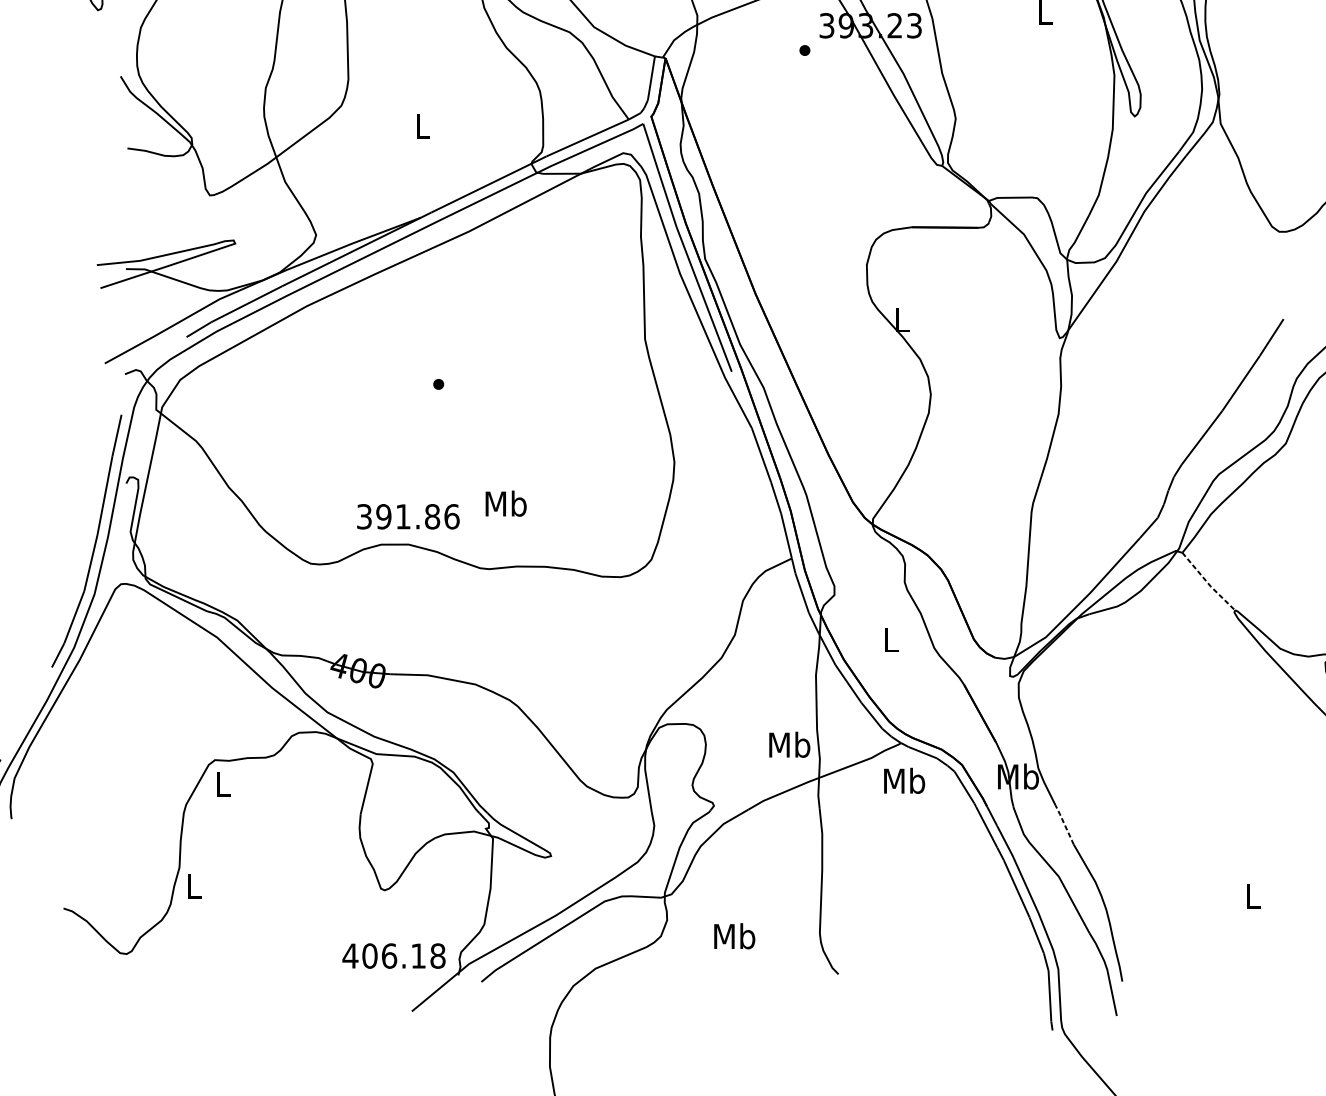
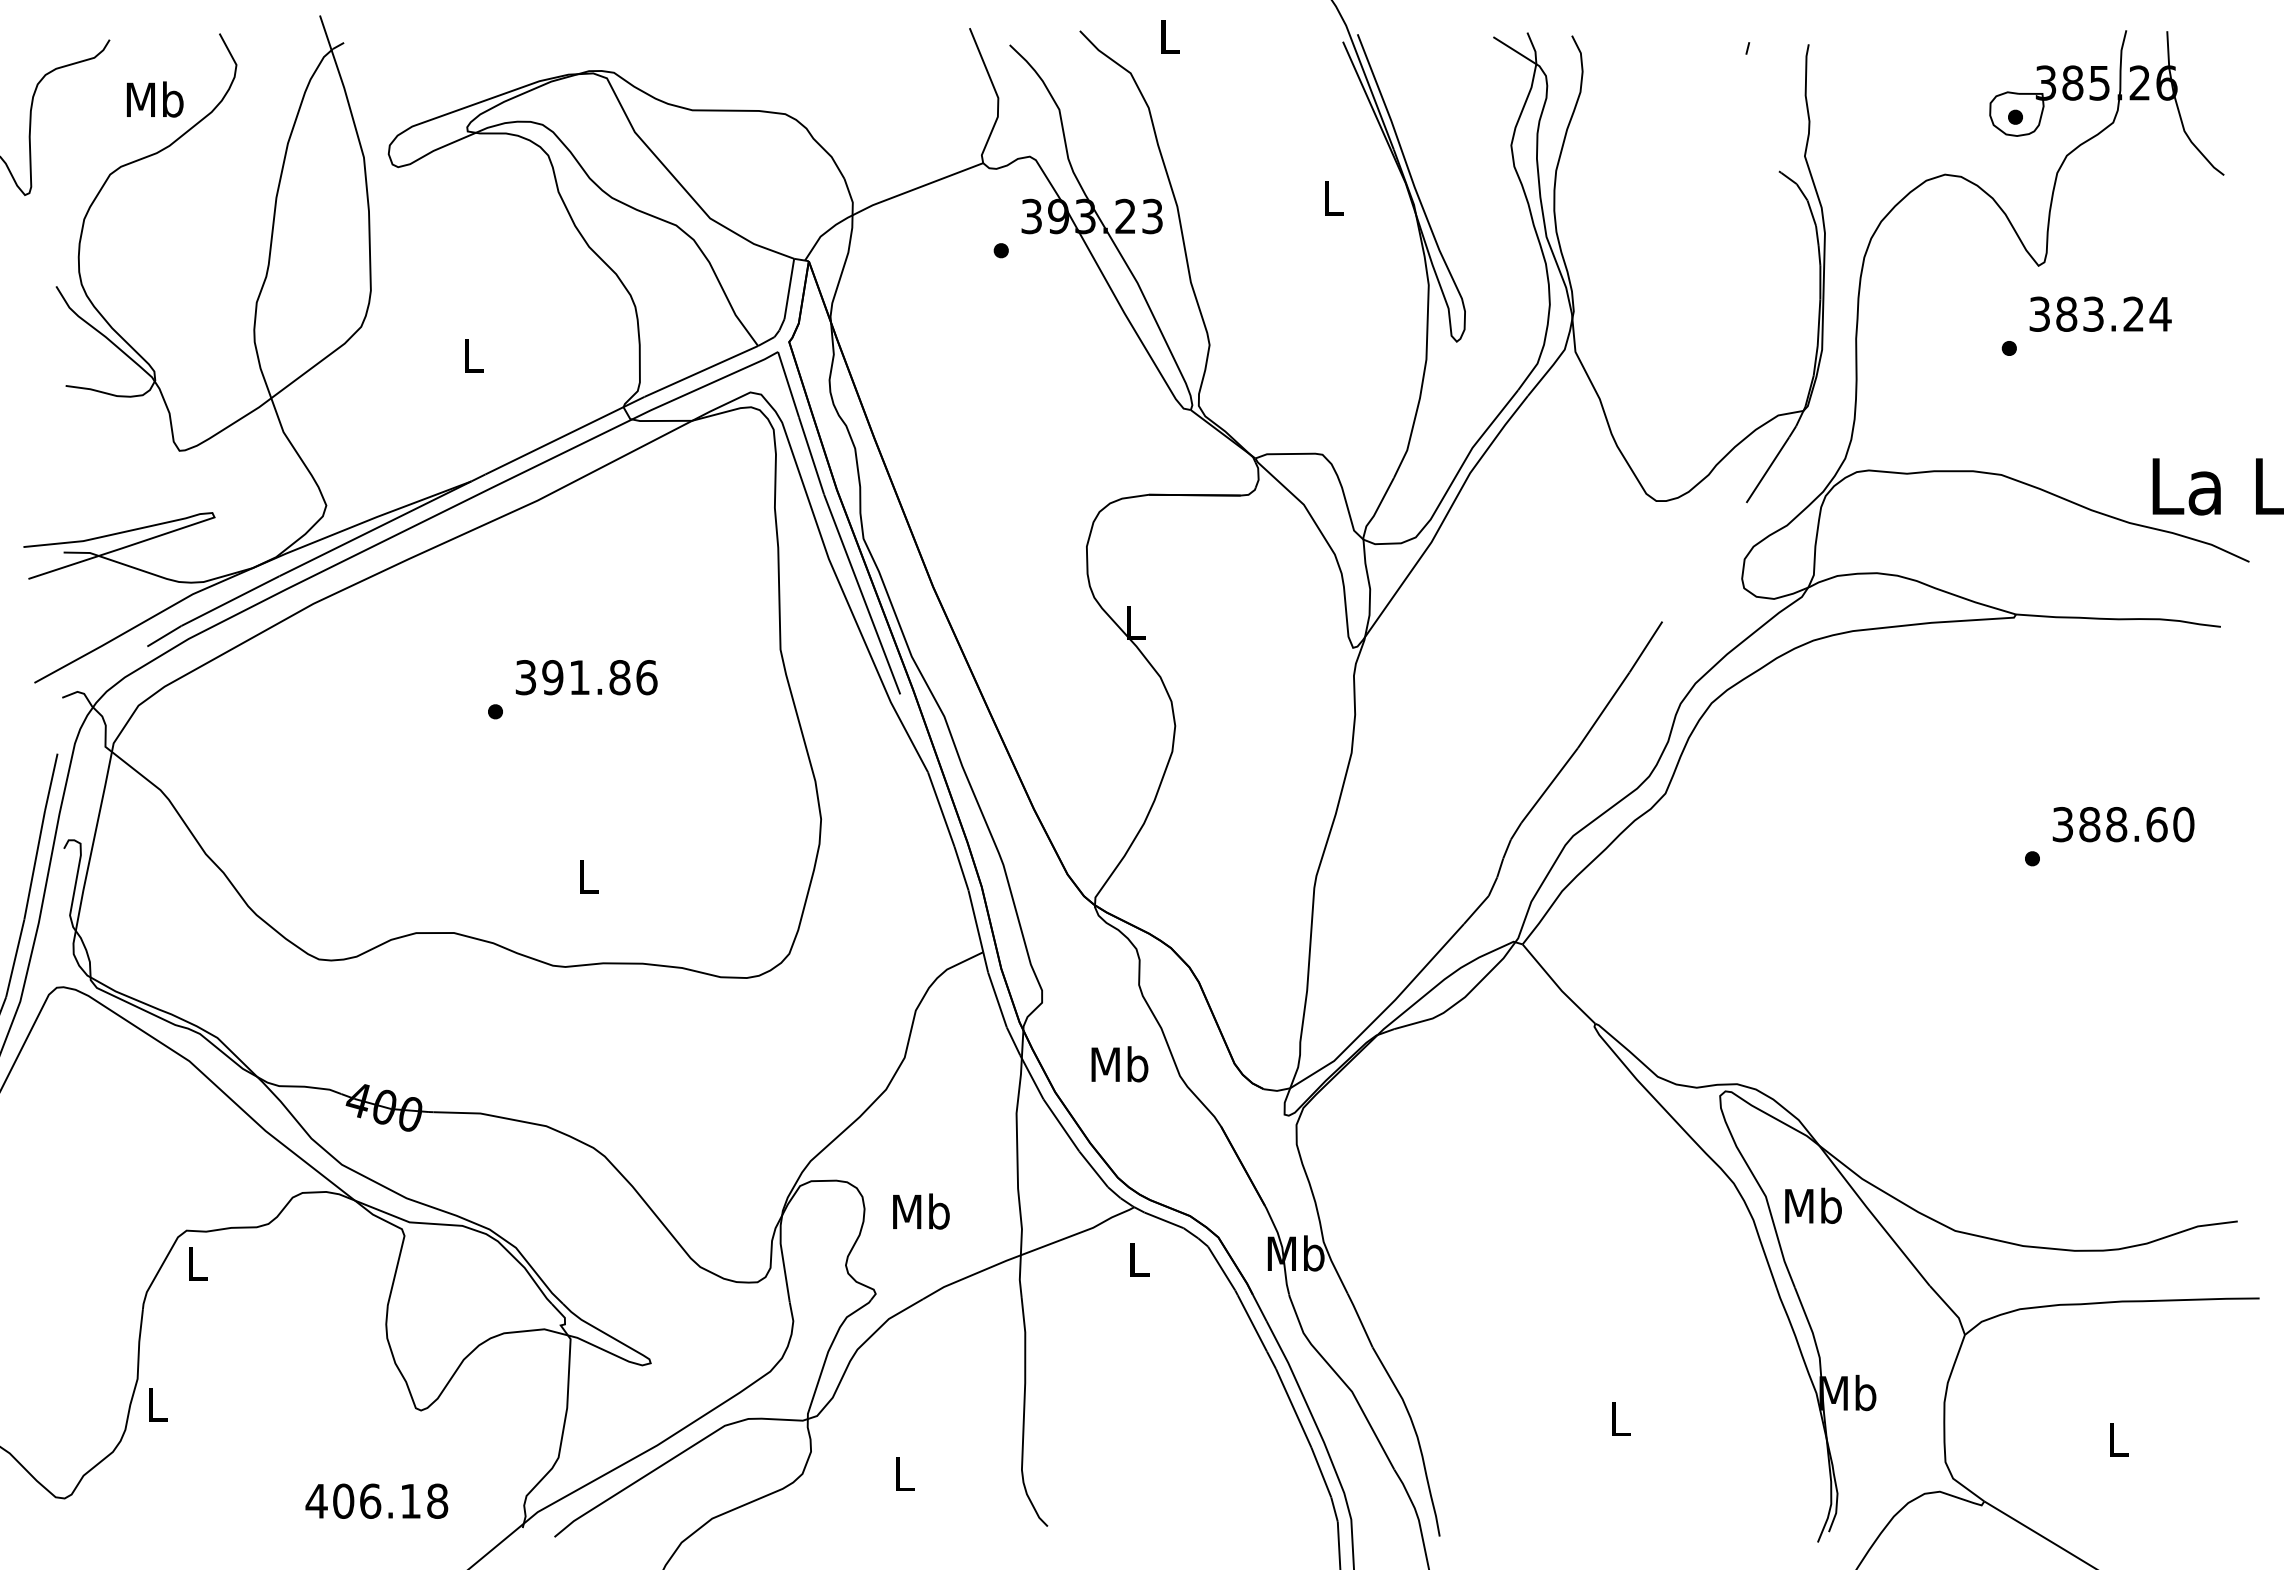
text: (506, 503) -> (588, 876), Mb -> L
text: (408, 516) -> (586, 677), moved
line: (1207, 582) -> (1557, 985), dashed -> solid
text: (890, 639) -> (1119, 1064), L -> Mb
text: (789, 744) -> (921, 1211), moved
text: (904, 781) -> (1138, 1259), Mb -> L
line: (1064, 824) -> (1359, 1319), dashed -> solid
text: (734, 935) -> (904, 1473), Mb -> L
text: (393, 955) -> (376, 1500), moved

